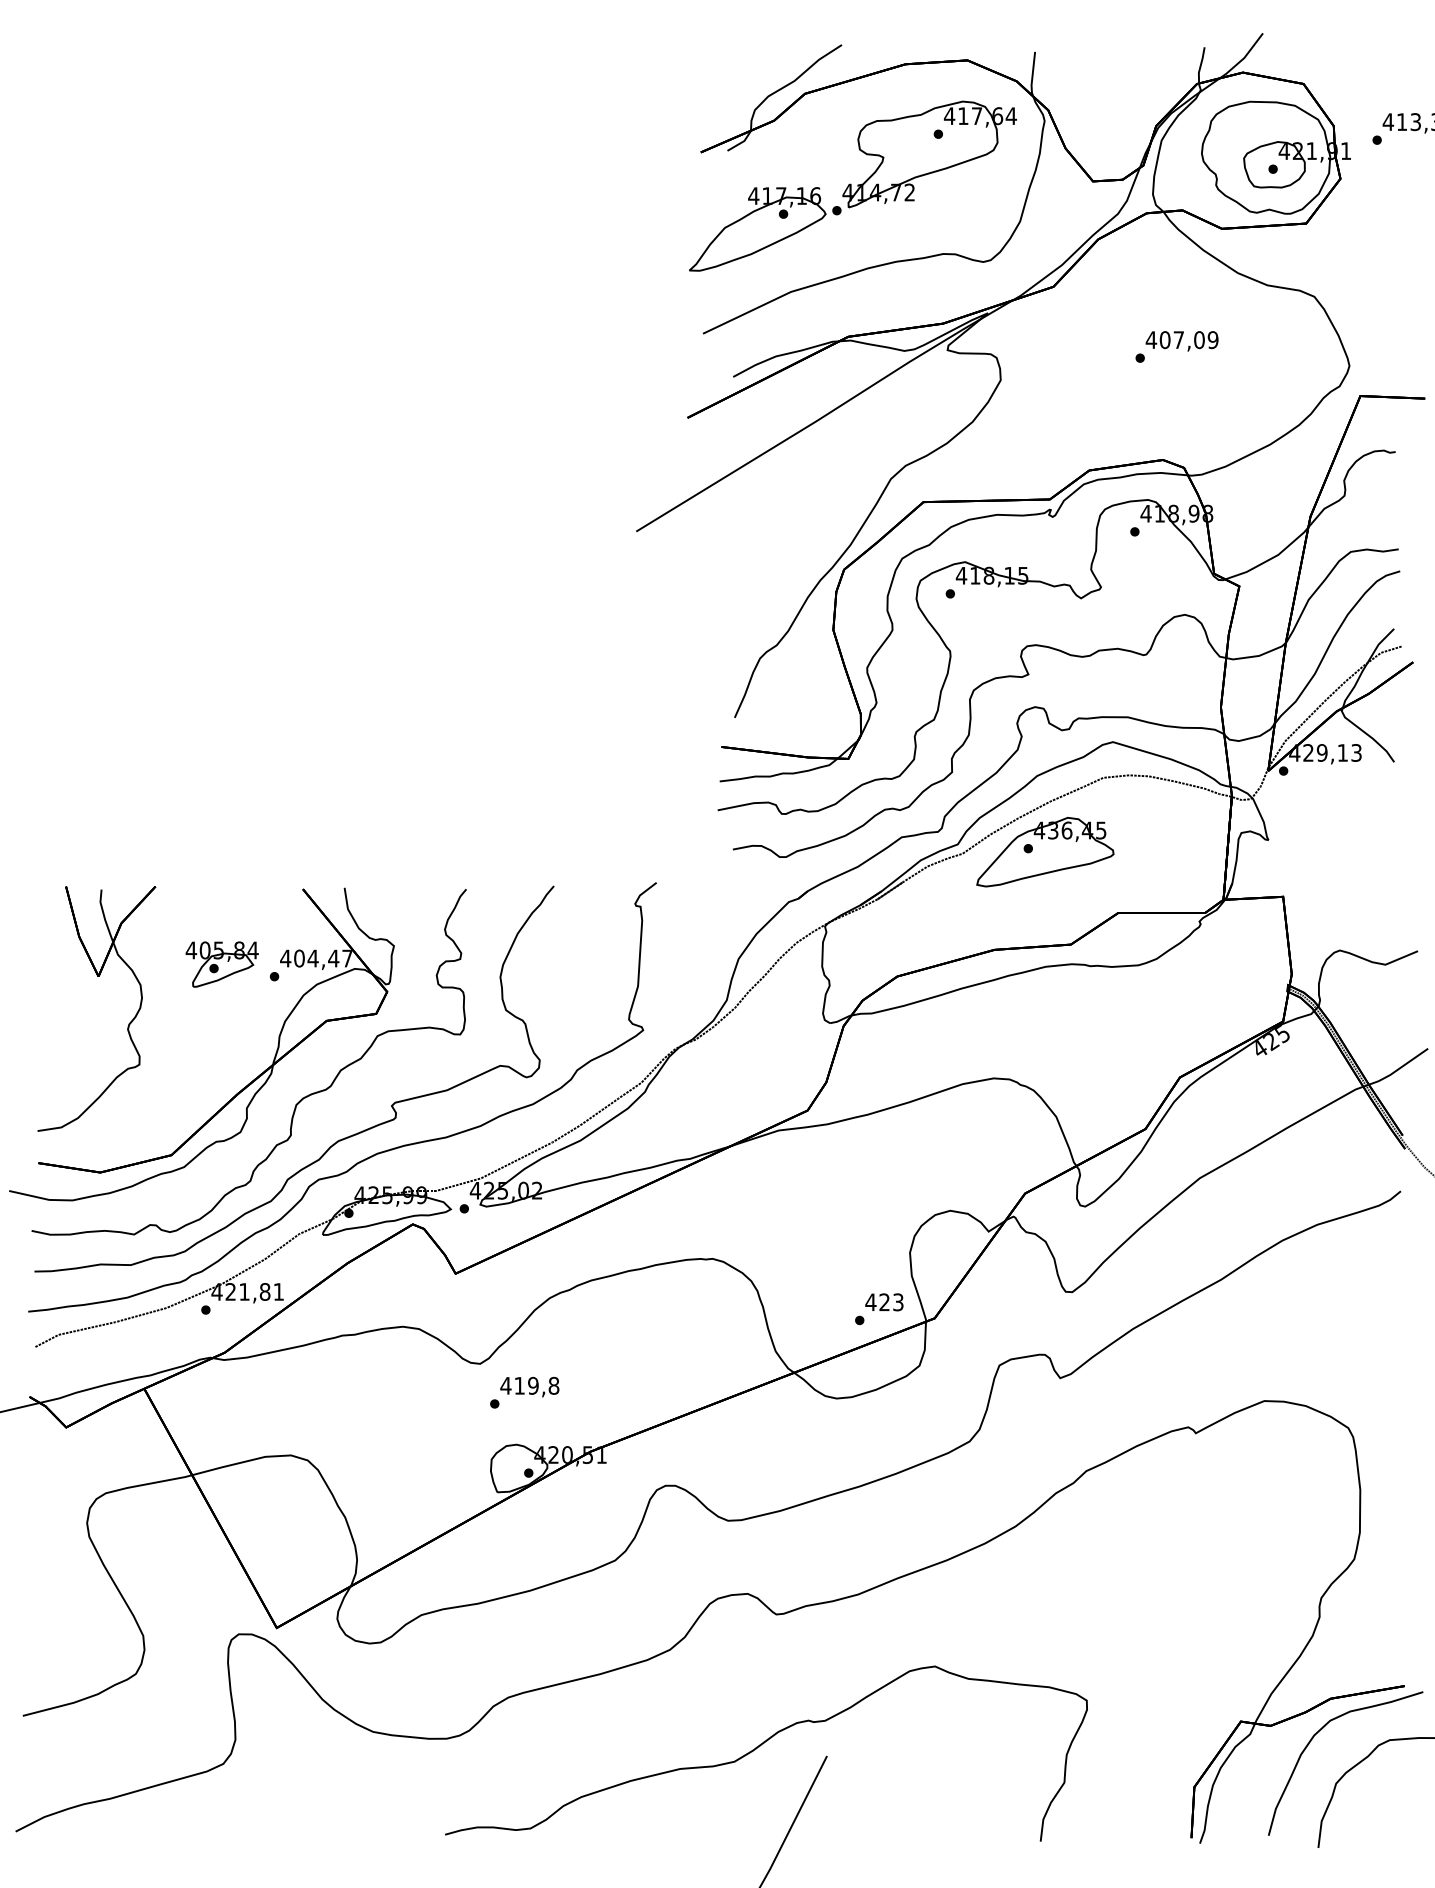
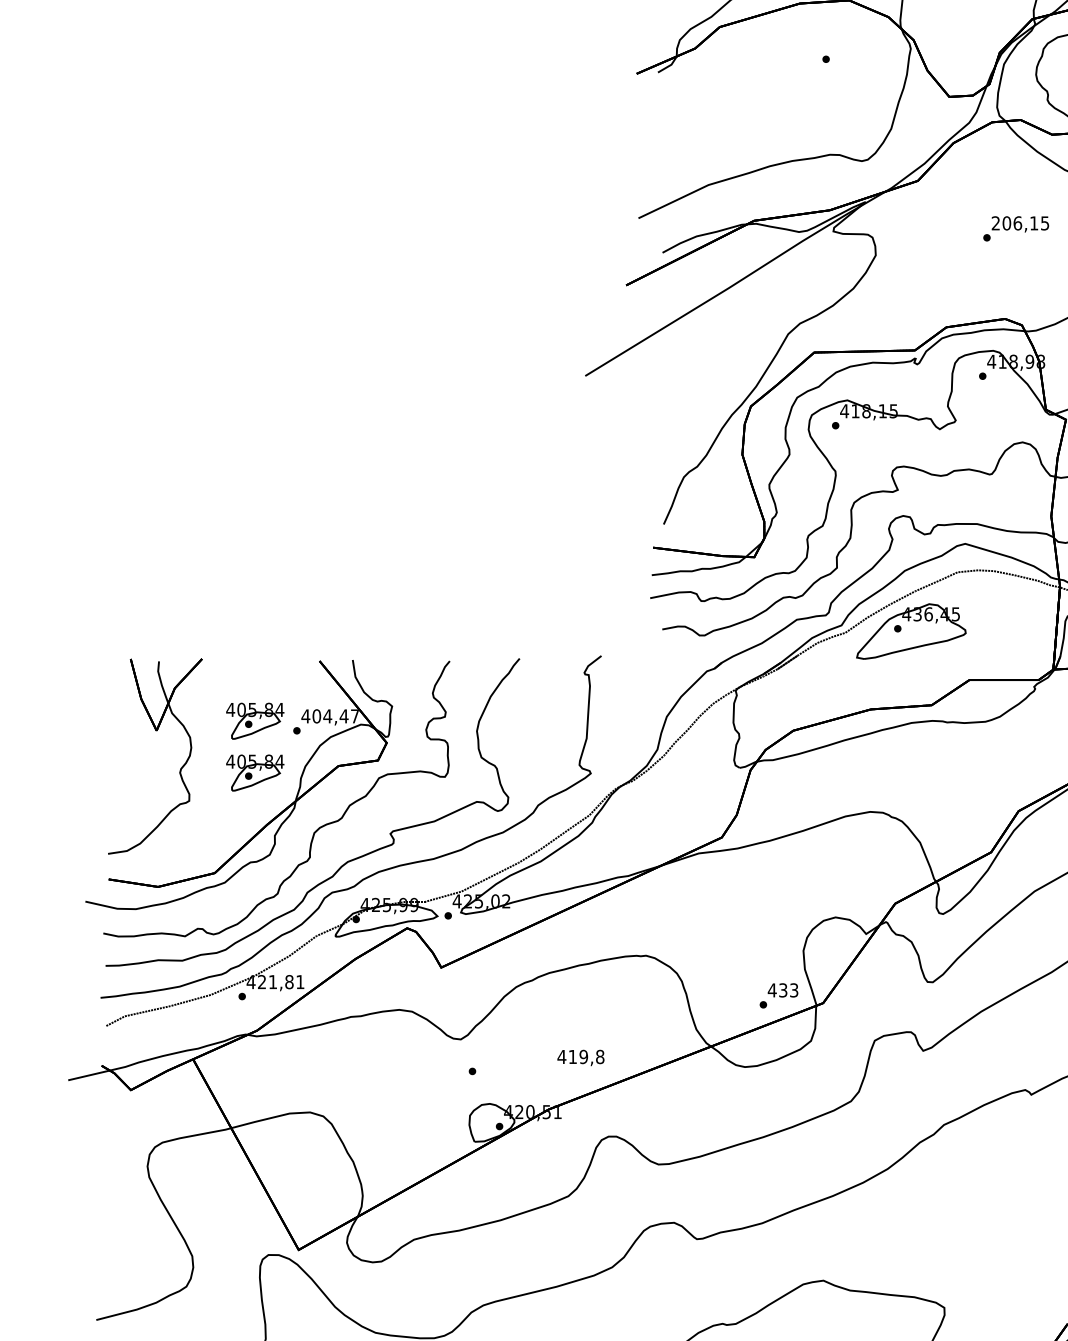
part: (852, 185) -> (757, 100), removed
text: (1181, 340) -> (1019, 223), 407,09 -> 206,15
part: (221, 1029) -> (254, 772), added
text: (884, 1302) -> (783, 990), 423 -> 433
text: (529, 1386) -> (580, 1057), moved

